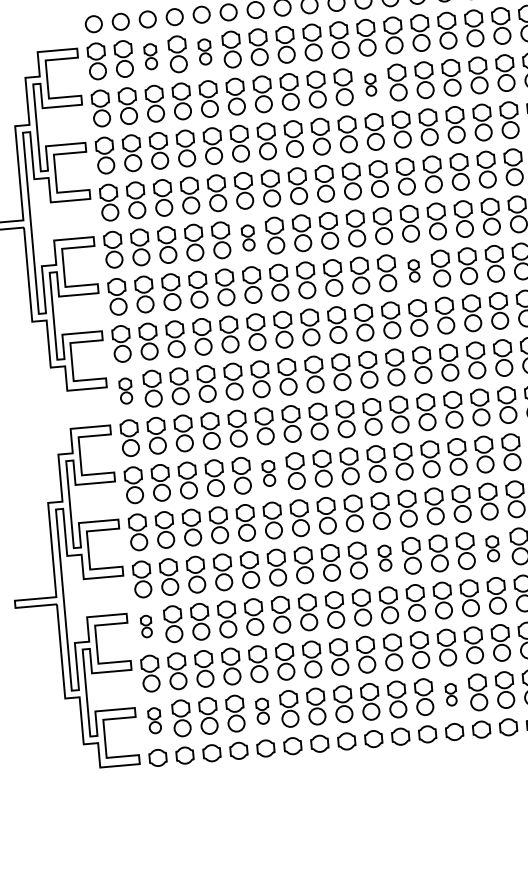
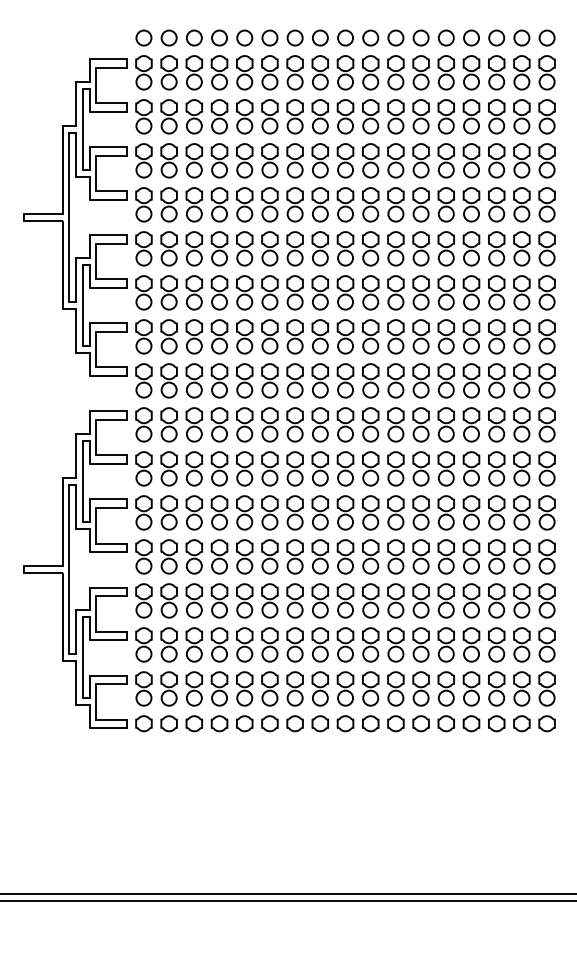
part: (204, 51) -> (244, 72), size x1.43
part: (150, 56) -> (193, 72), size x1.43
part: (370, 84) -> (395, 116), size x1.67
part: (247, 237) -> (269, 248), size x1.43
part: (413, 270) -> (420, 292), size x1.67
part: (125, 390) -> (143, 380), size x1.43
part: (268, 473) -> (269, 468), size x1.43
part: (492, 548) -> (471, 556), size x1.43
part: (384, 557) -> (370, 556), size x1.43
part: (146, 626) -> (143, 600), size x1.67
part: (450, 694) -> (420, 688), size x1.67
part: (262, 710) -> (244, 688), size x1.43
part: (154, 720) -> (143, 688), size x1.43

